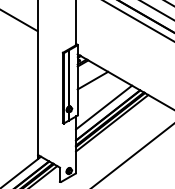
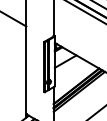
line: (104, 107) -> (73, 80), removed

